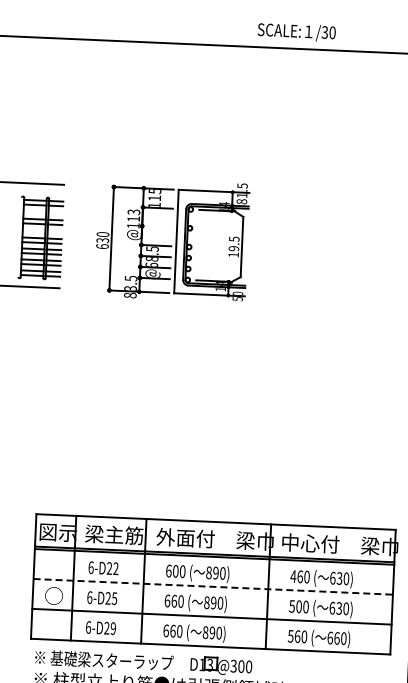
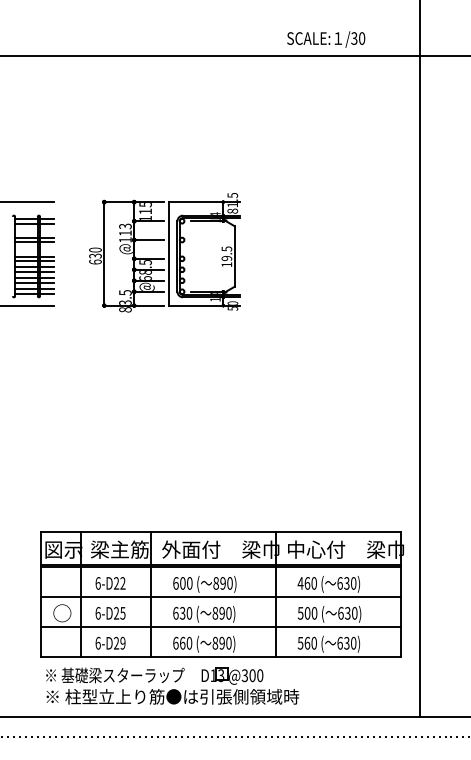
text: (297, 32) -> (326, 39), moved
line: (157, 227) -> (149, 240), added
line: (212, 587) -> (220, 597), dashed -> solid
text: (174, 601) -> (182, 613), 660 -> 630
text: (336, 637) -> (346, 642), 660) -> 630)

